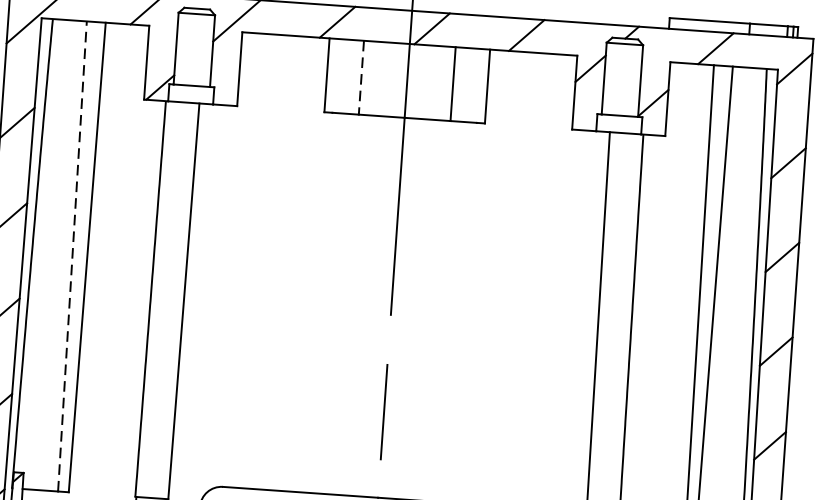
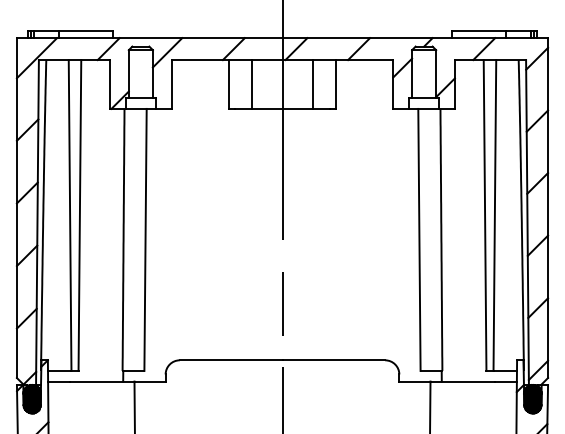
line: (361, 77) -> (252, 84), dashed -> solid
line: (73, 256) -> (70, 215), dashed -> solid

